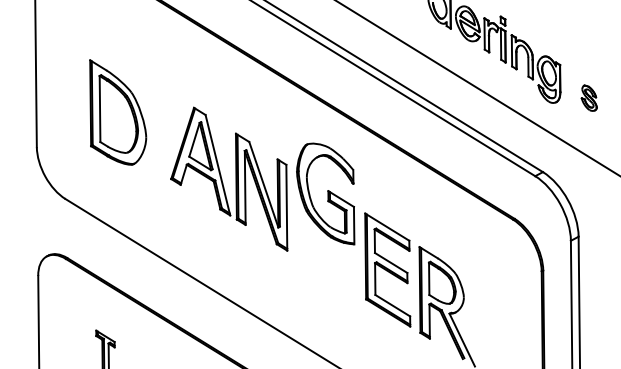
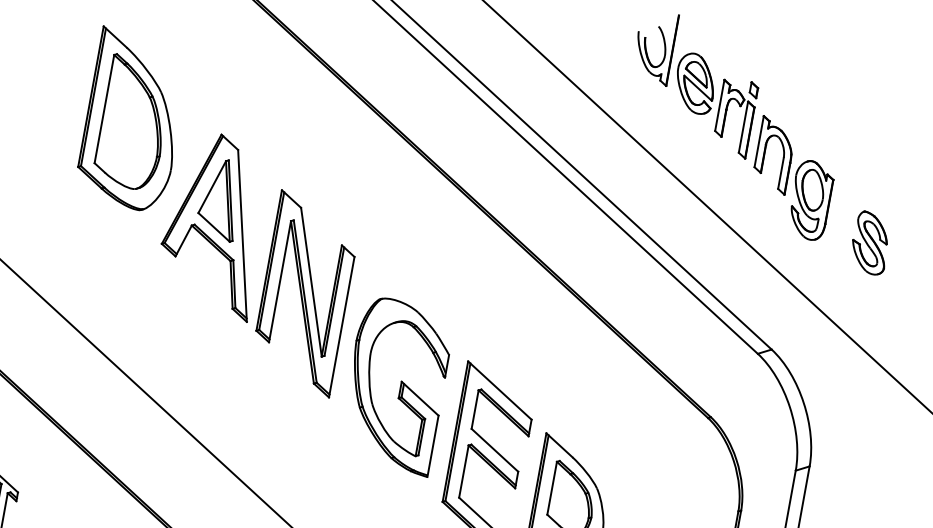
part: (589, 98) -> (870, 243), size x1.43
part: (118, 112) -> (133, 120), moved
part: (325, 193) -> (396, 384), moved

